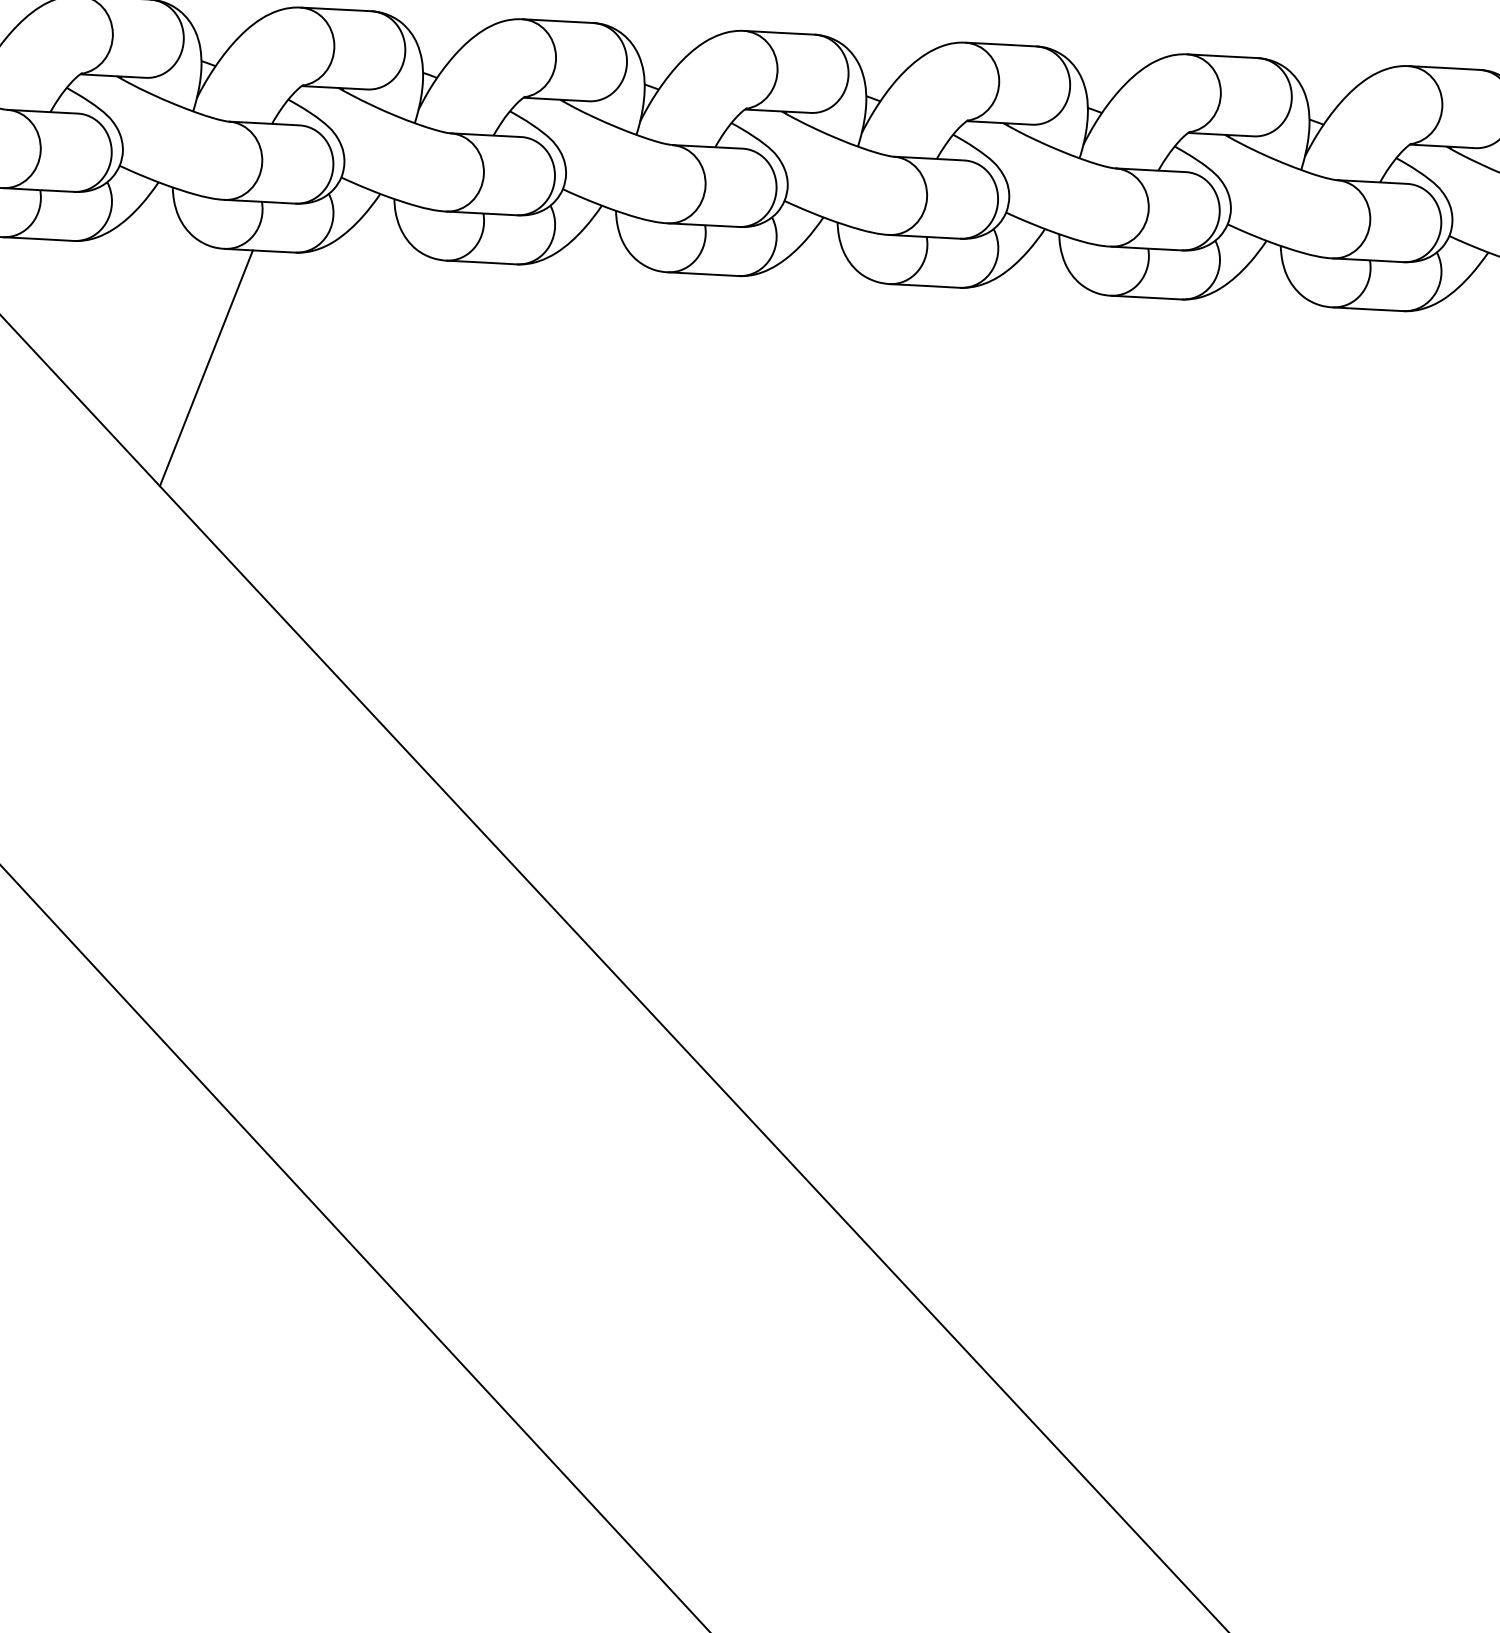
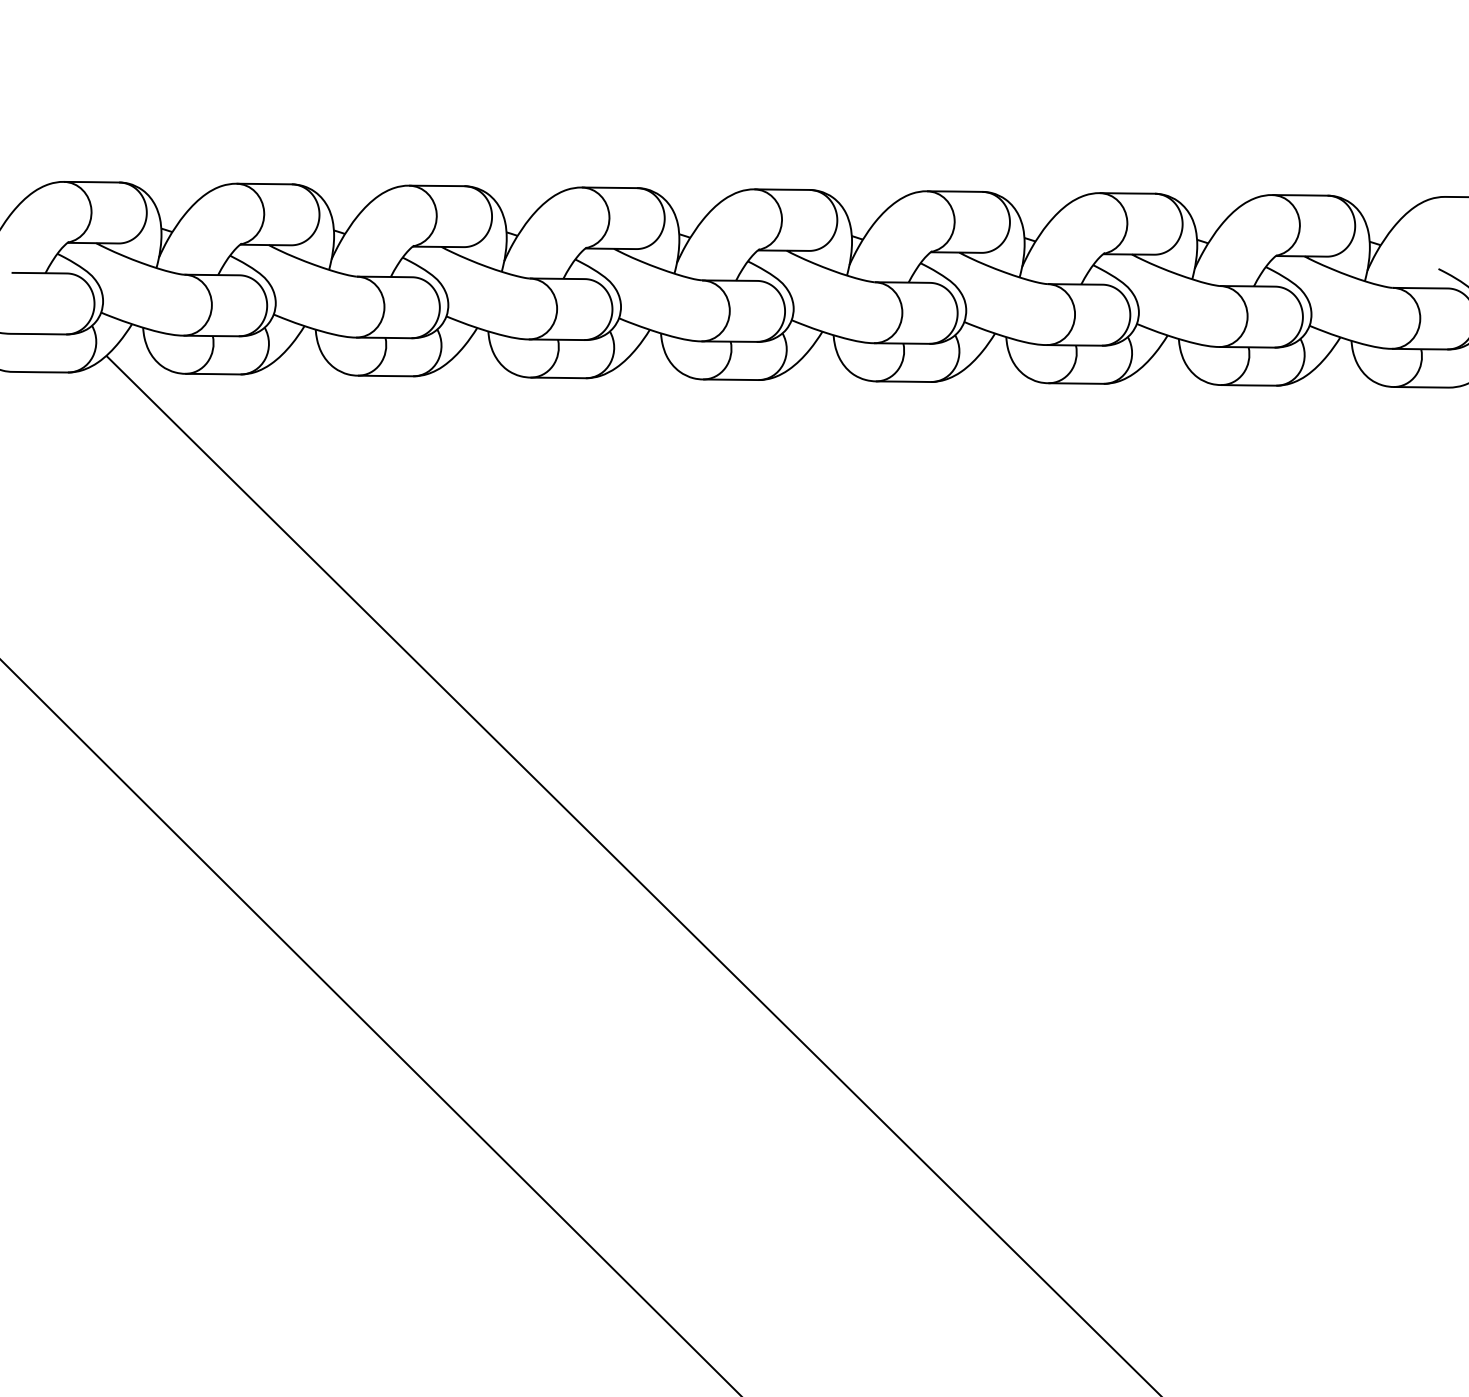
line: (206, 367) -> (347, 468), removed

